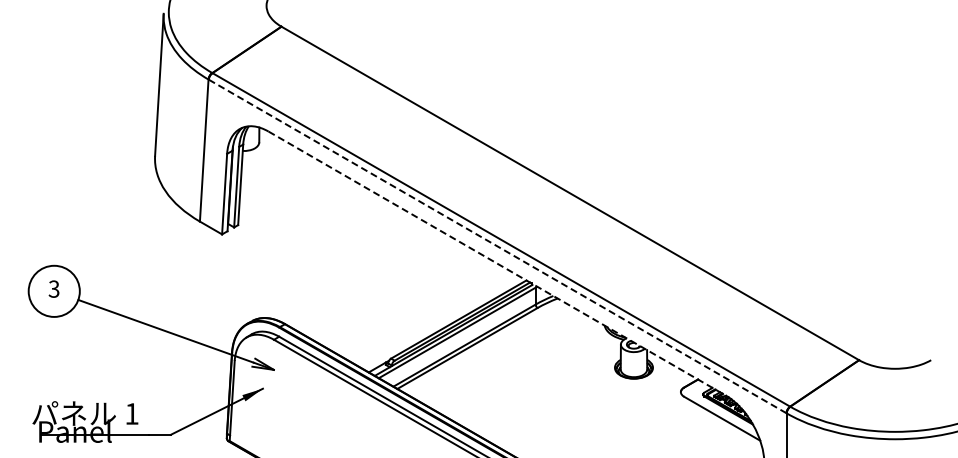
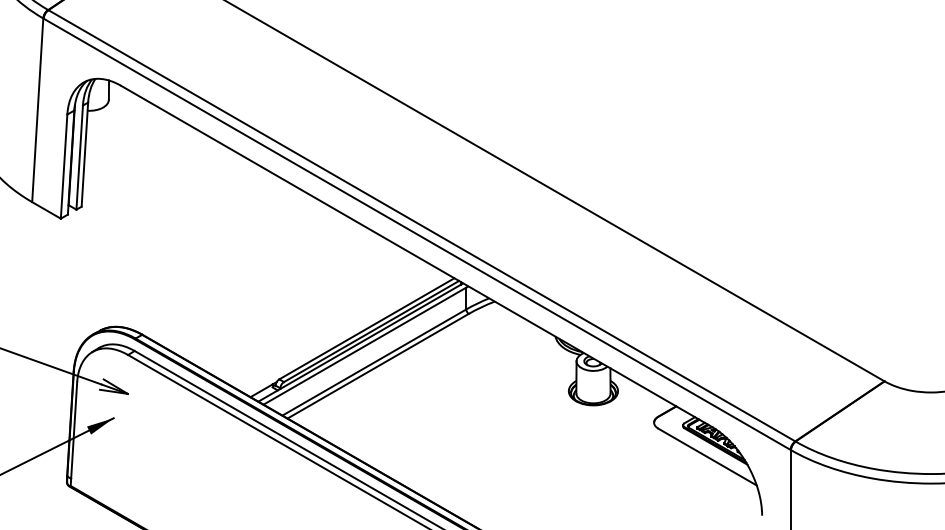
line: (498, 246) -> (418, 234), dashed -> solid
line: (497, 263) -> (416, 256), dashed -> solid

